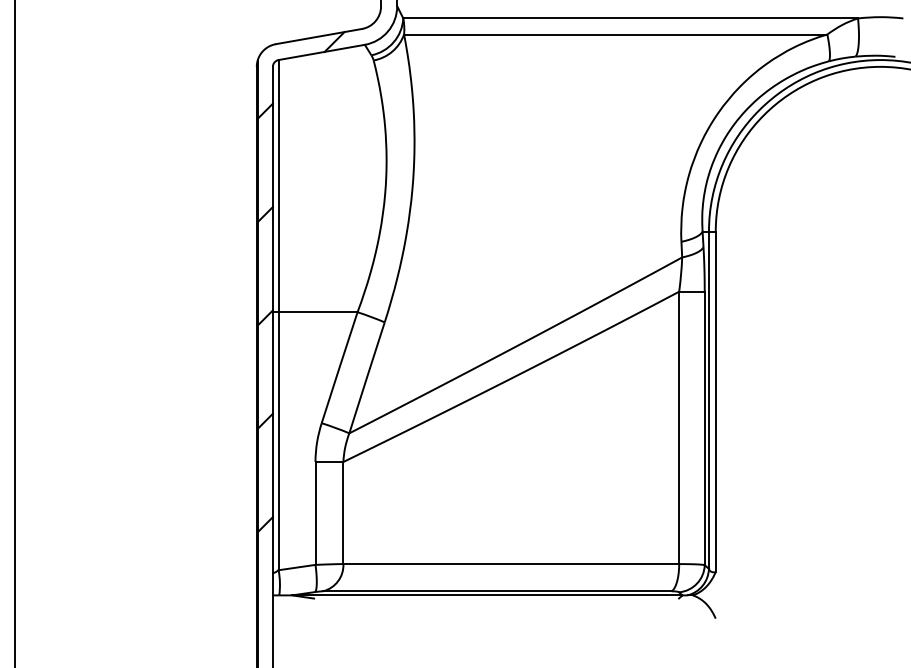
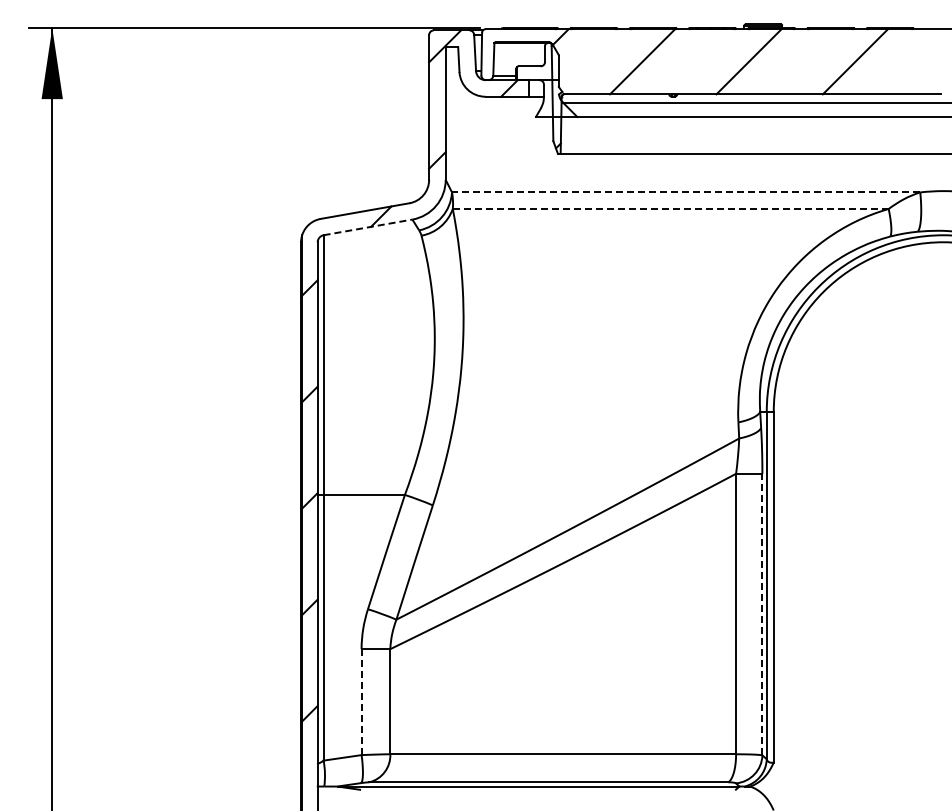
line: (630, 18) -> (685, 192), solid -> dashed
line: (615, 35) -> (670, 209), solid -> dashed
line: (322, 52) -> (368, 227), solid -> dashed
line: (704, 428) -> (762, 614), solid -> dashed
line: (315, 513) -> (361, 702), solid -> dashed

